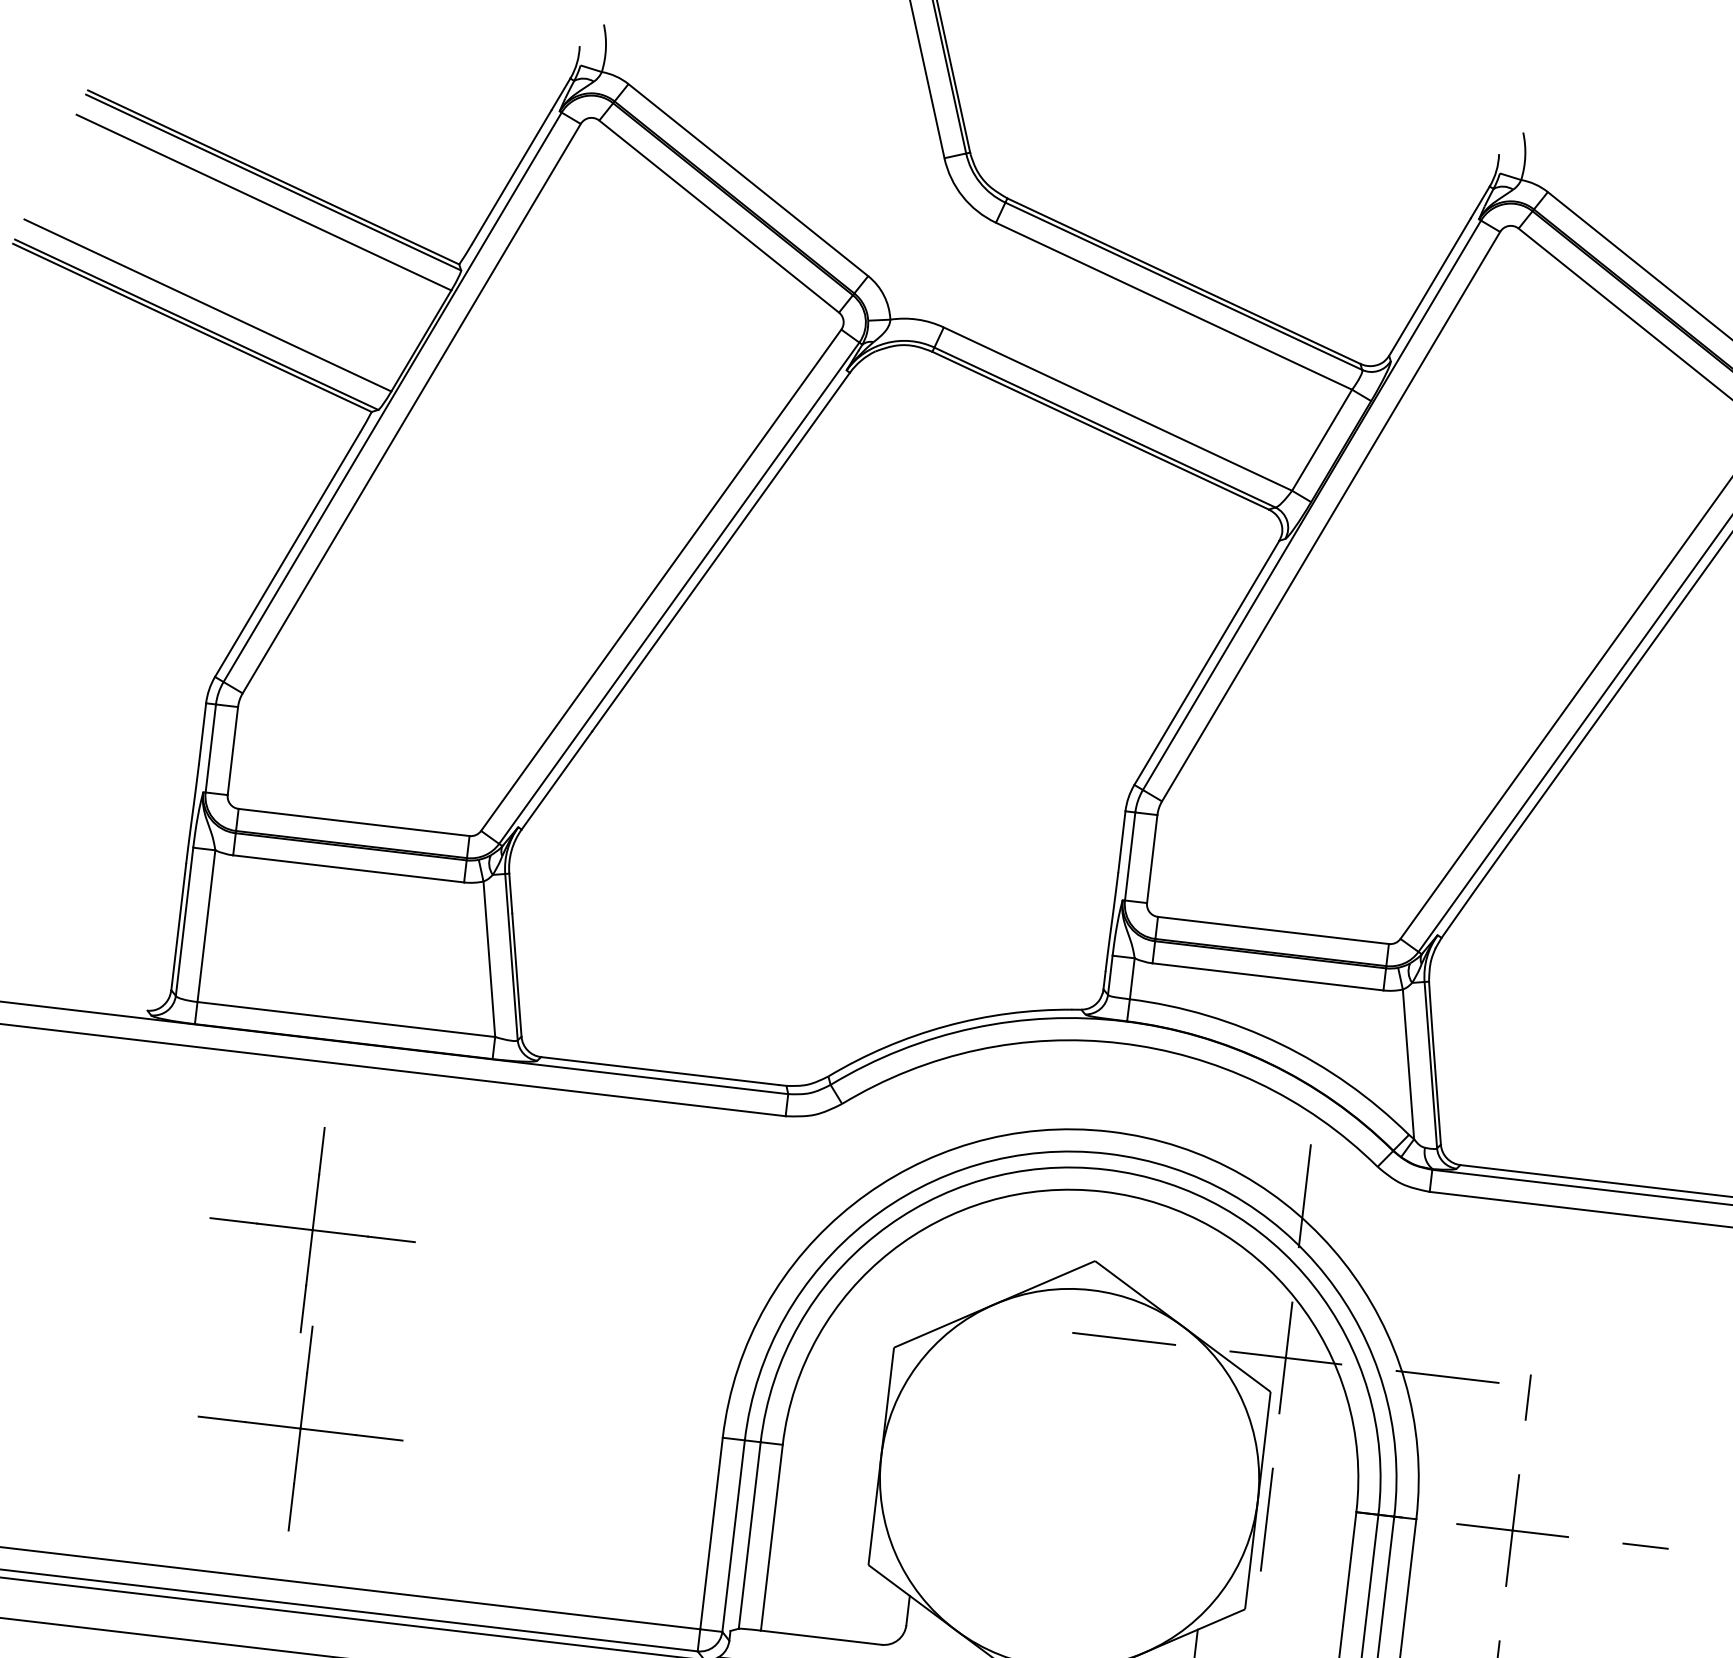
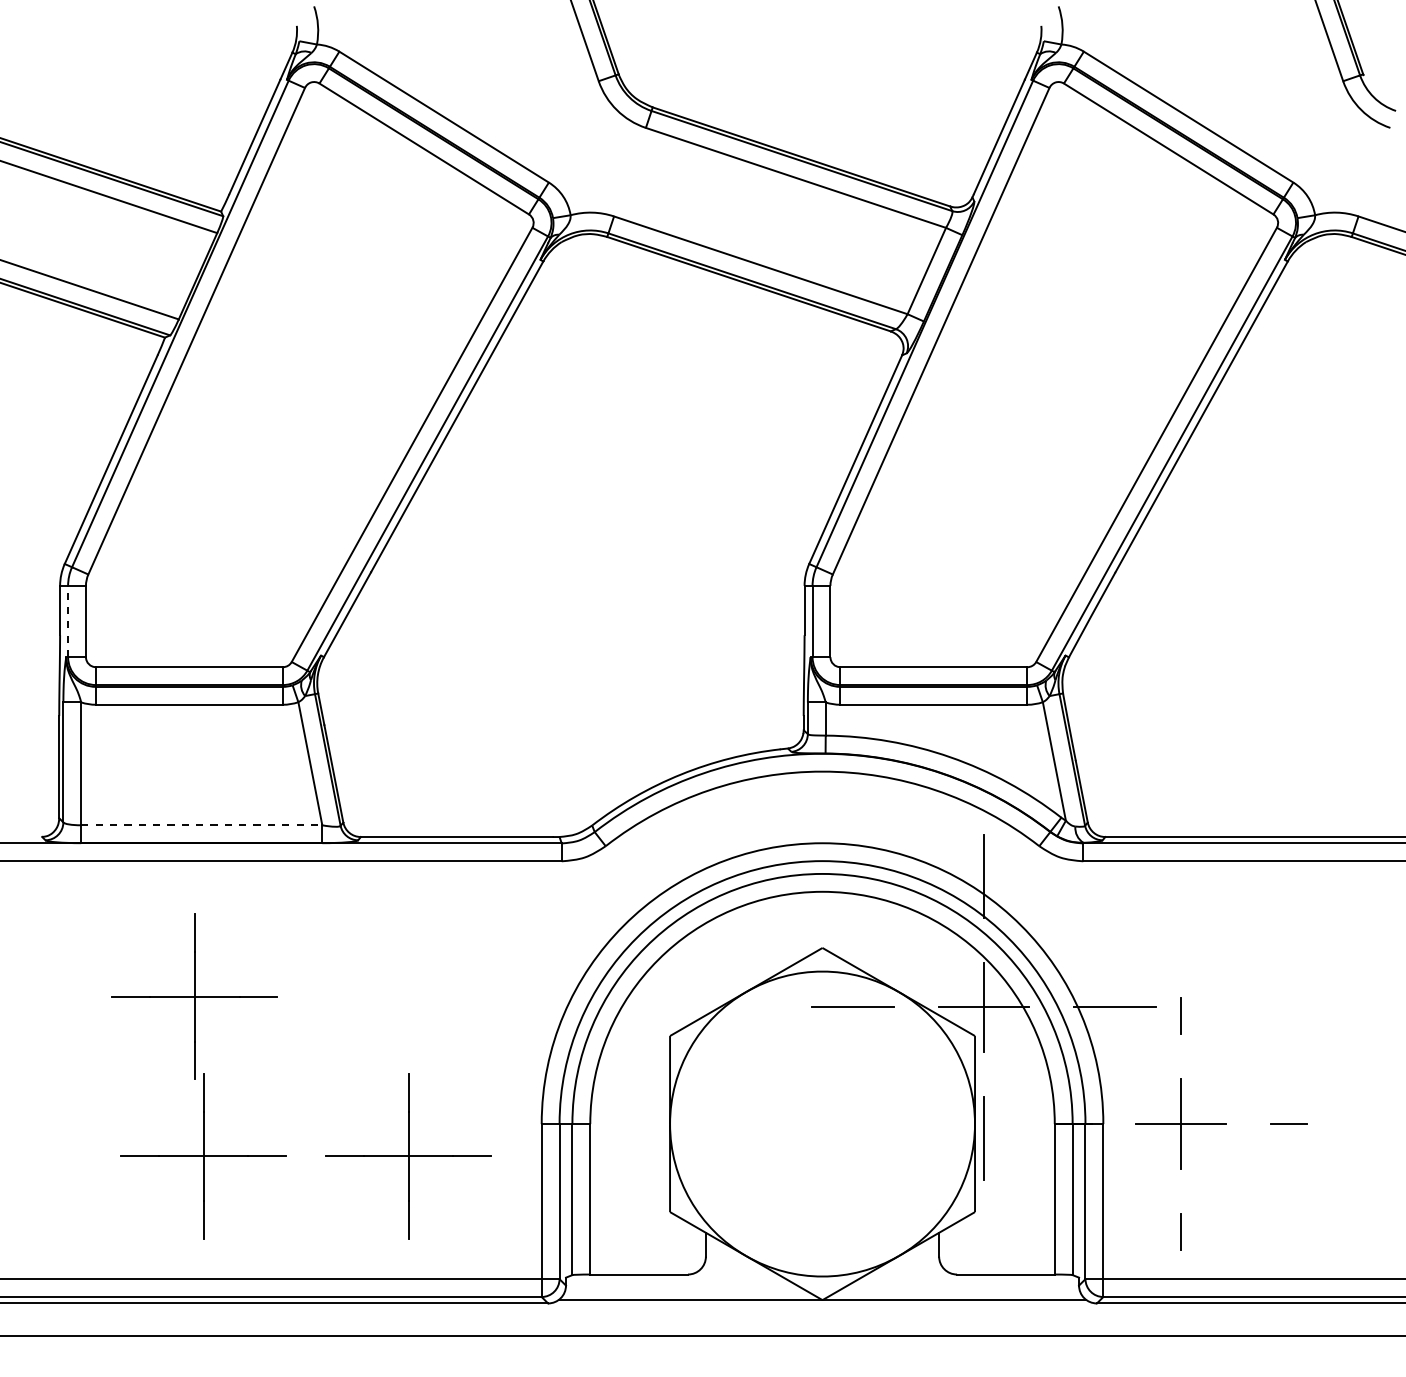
line: (211, 748) -> (68, 621), solid -> dashed
line: (345, 1019) -> (201, 825), solid -> dashed
part: (553, 1458) -> (408, 1156), added

